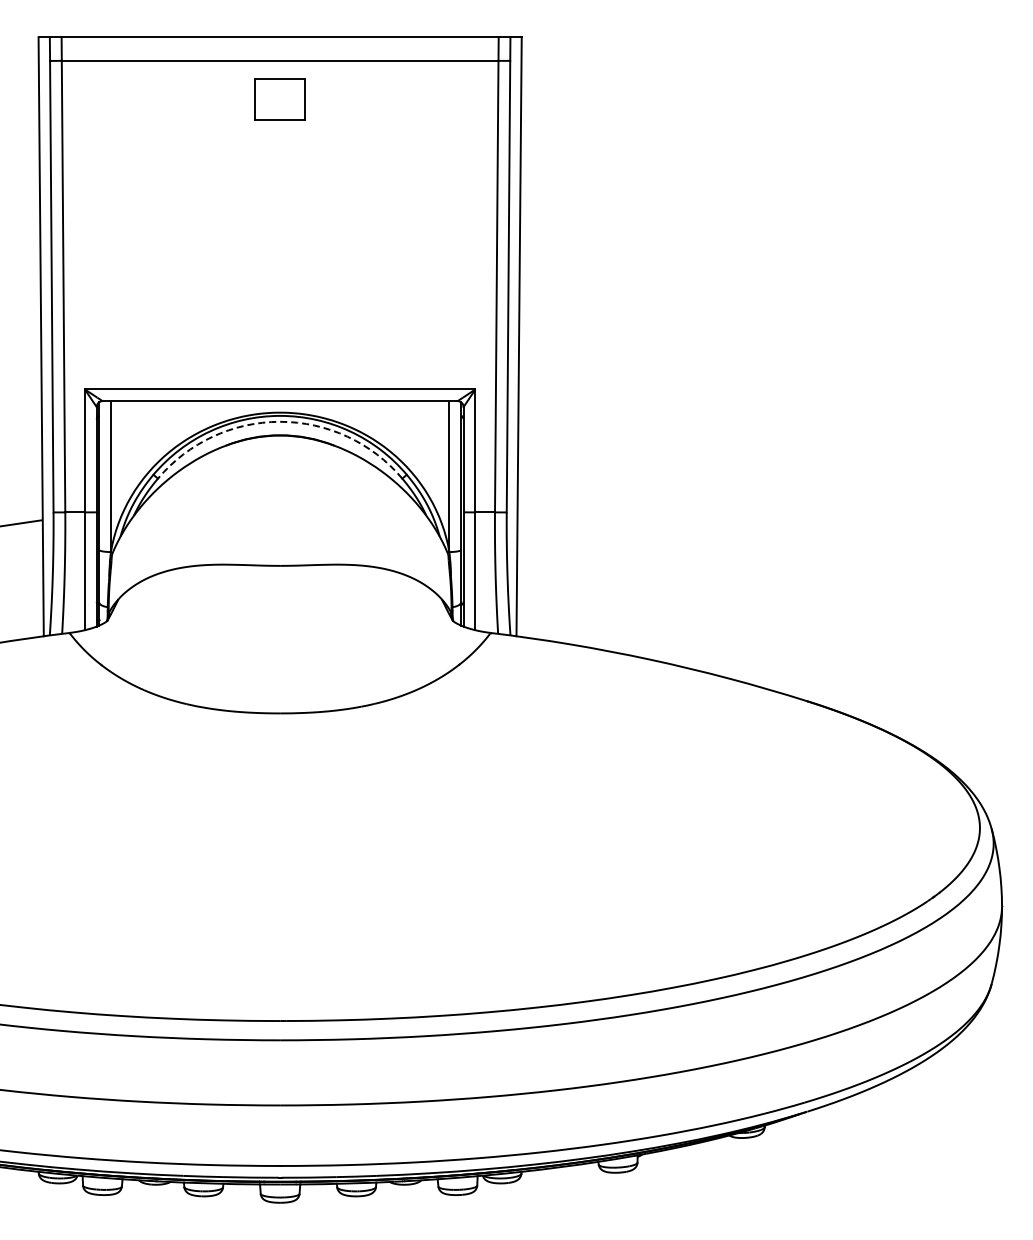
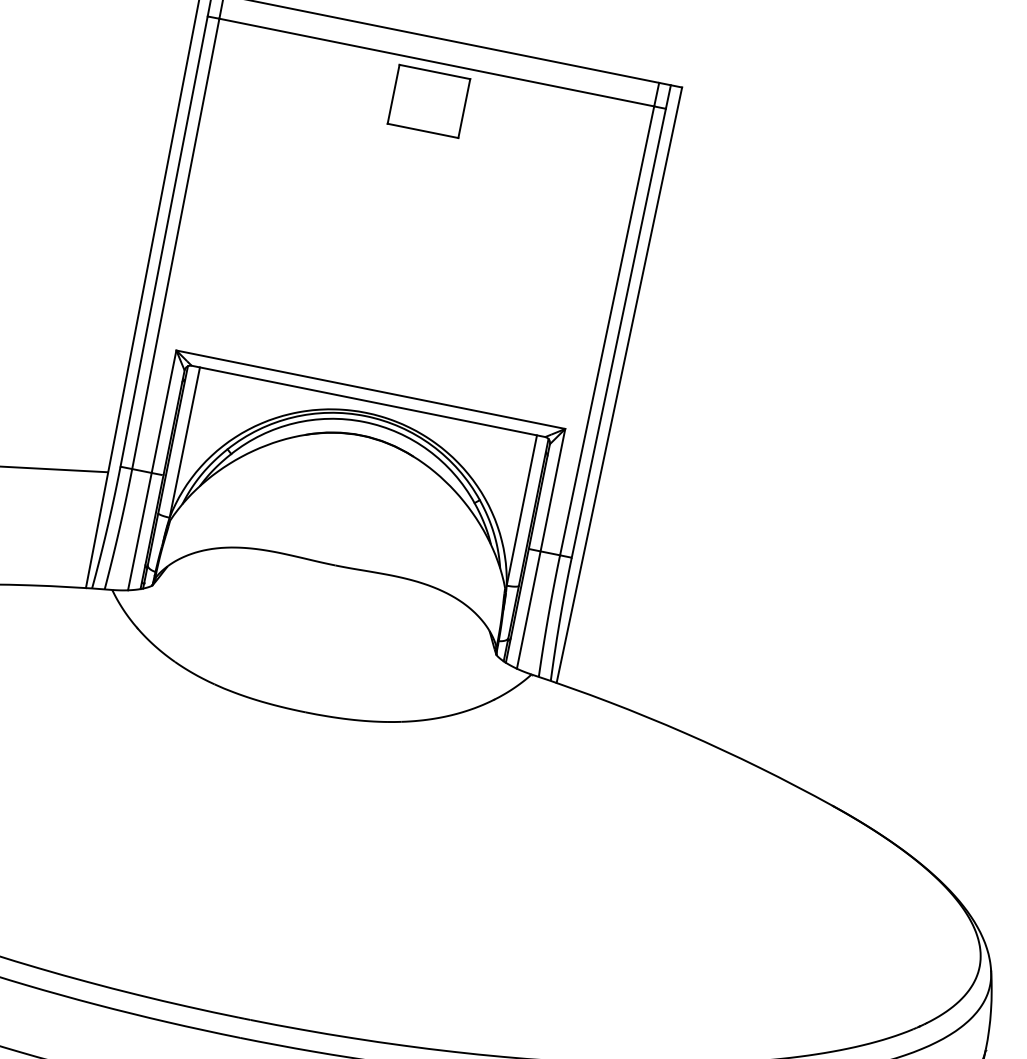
part: (280, 99) -> (429, 101), size x1.43
arc: (280, 421) -> (364, 421), dashed -> solid

